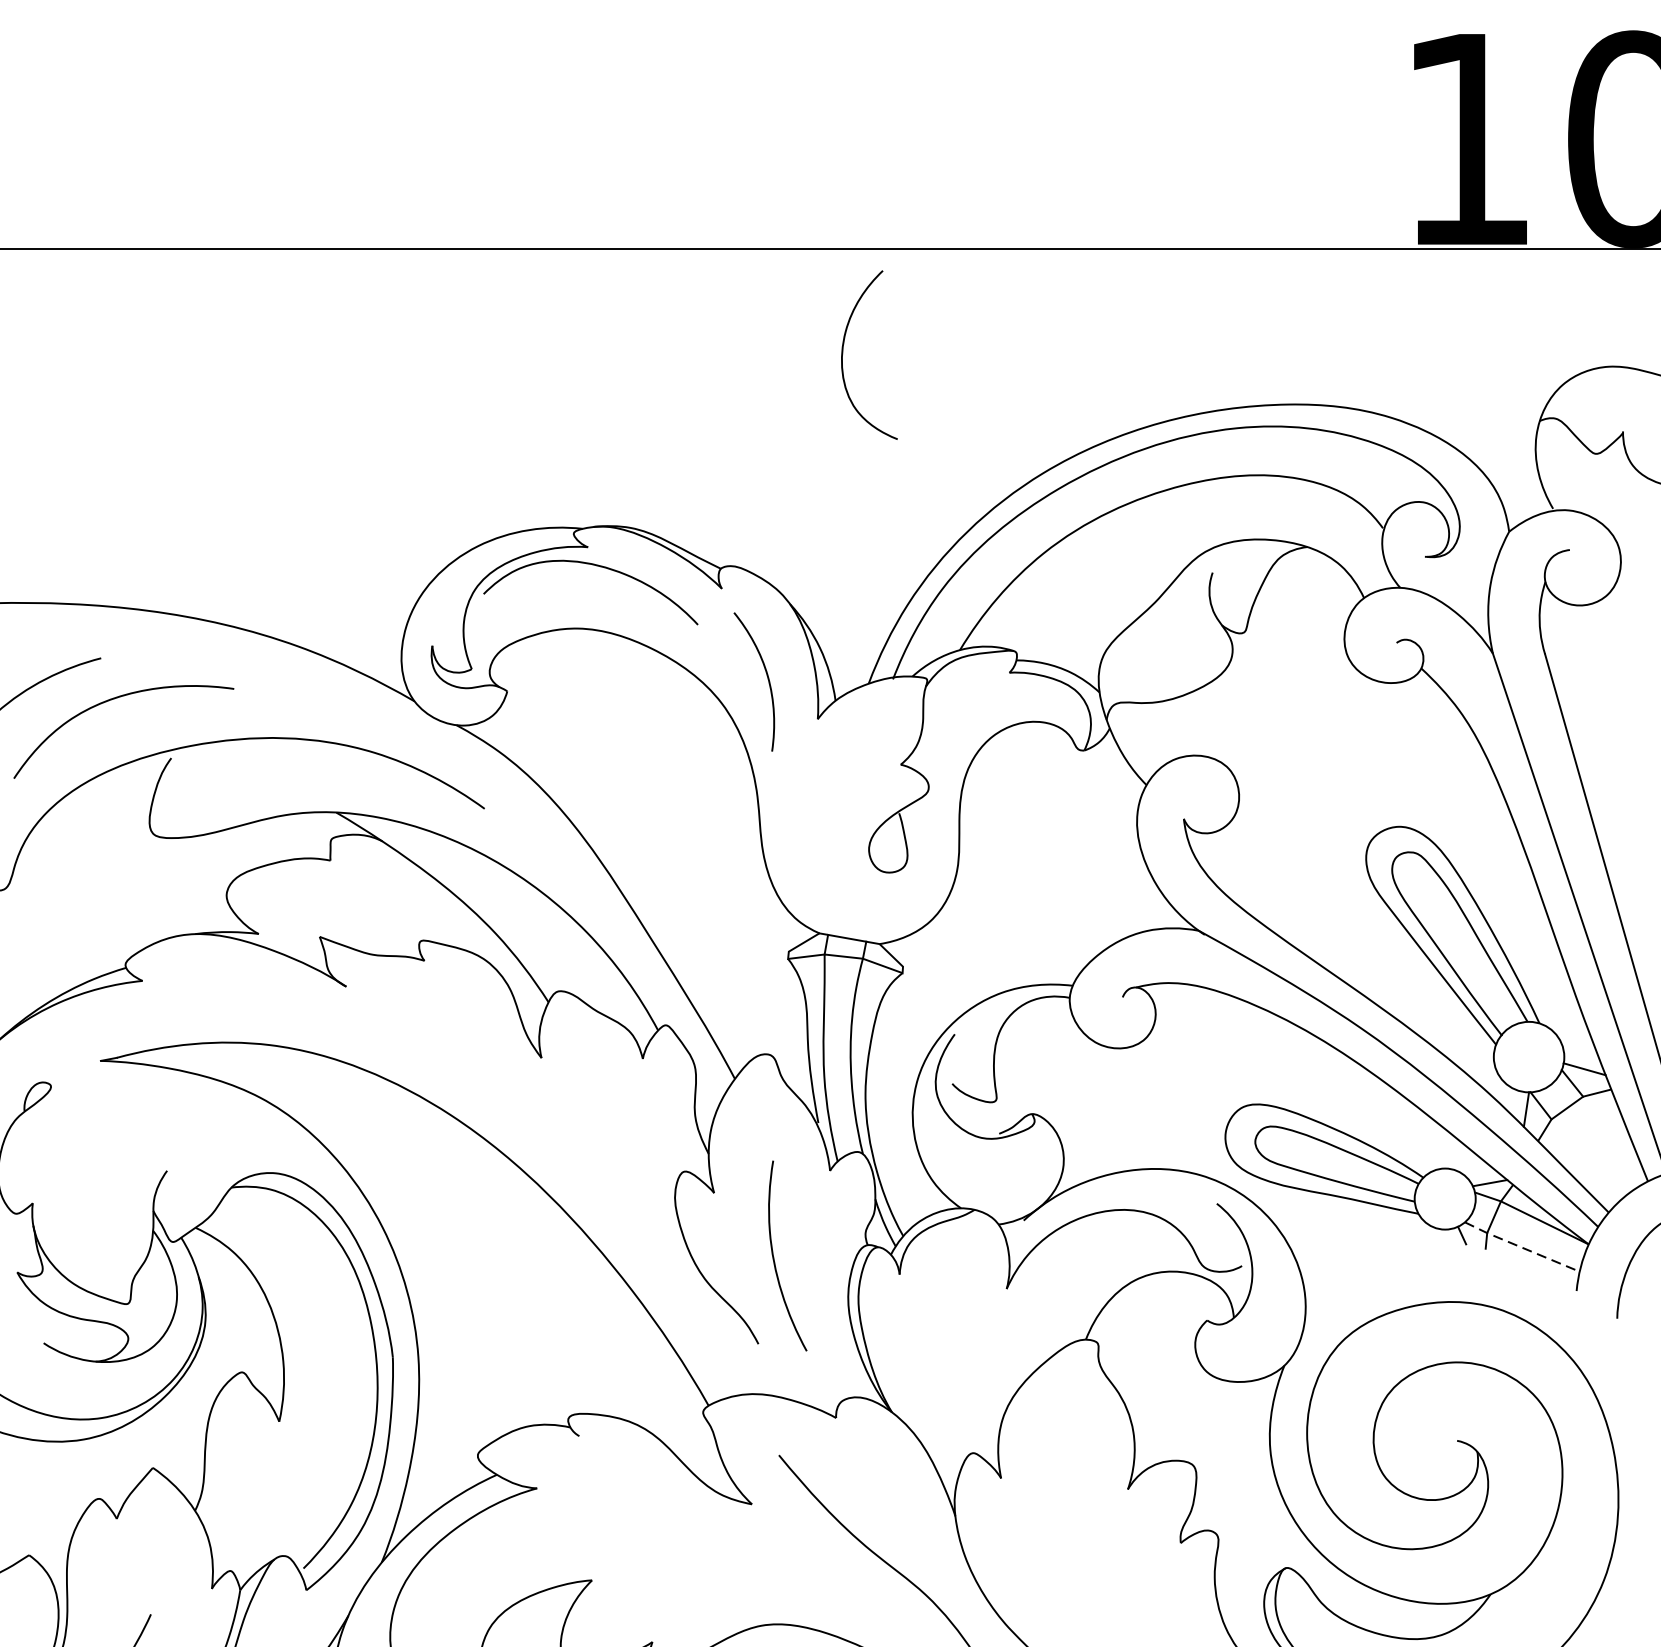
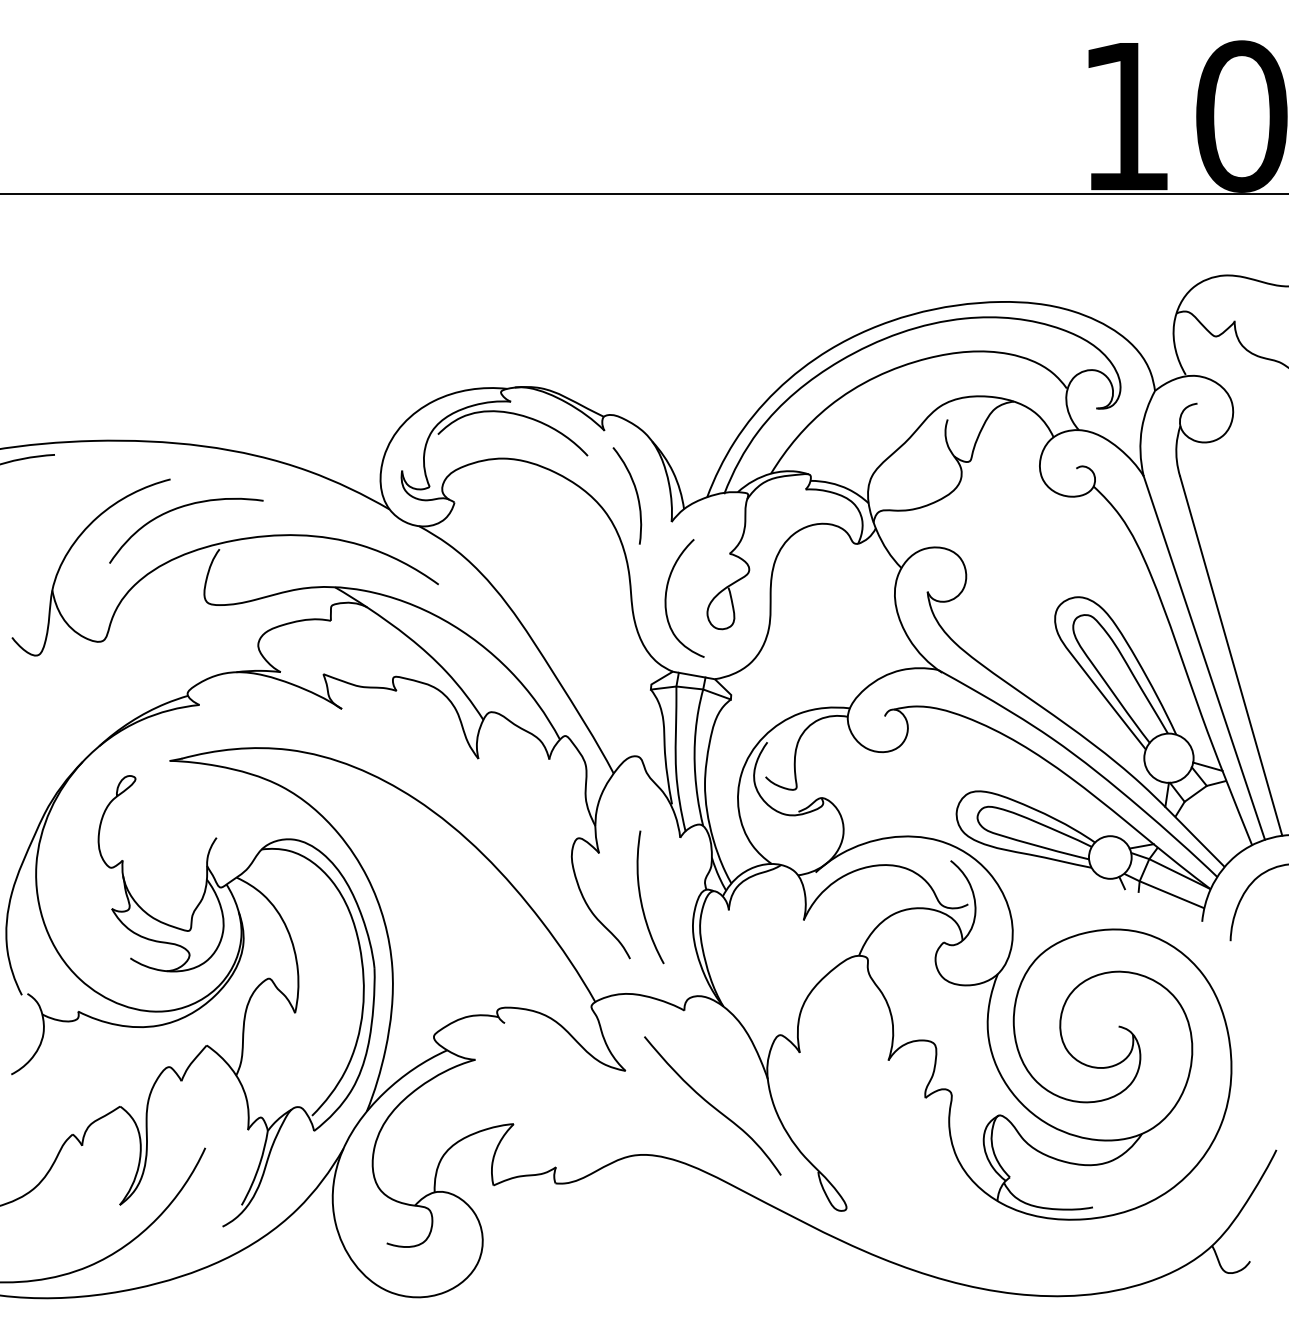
curve: (843, 355) -> (666, 598), moved
line: (1521, 1247) -> (1163, 891), dashed -> solid

